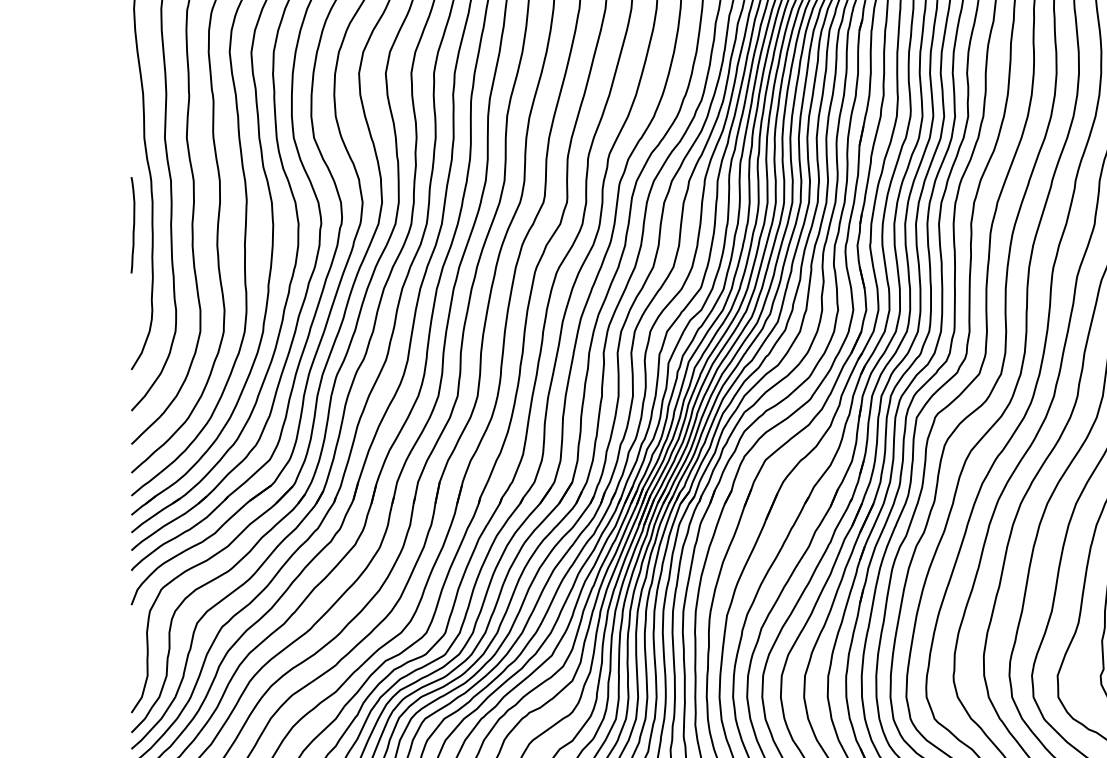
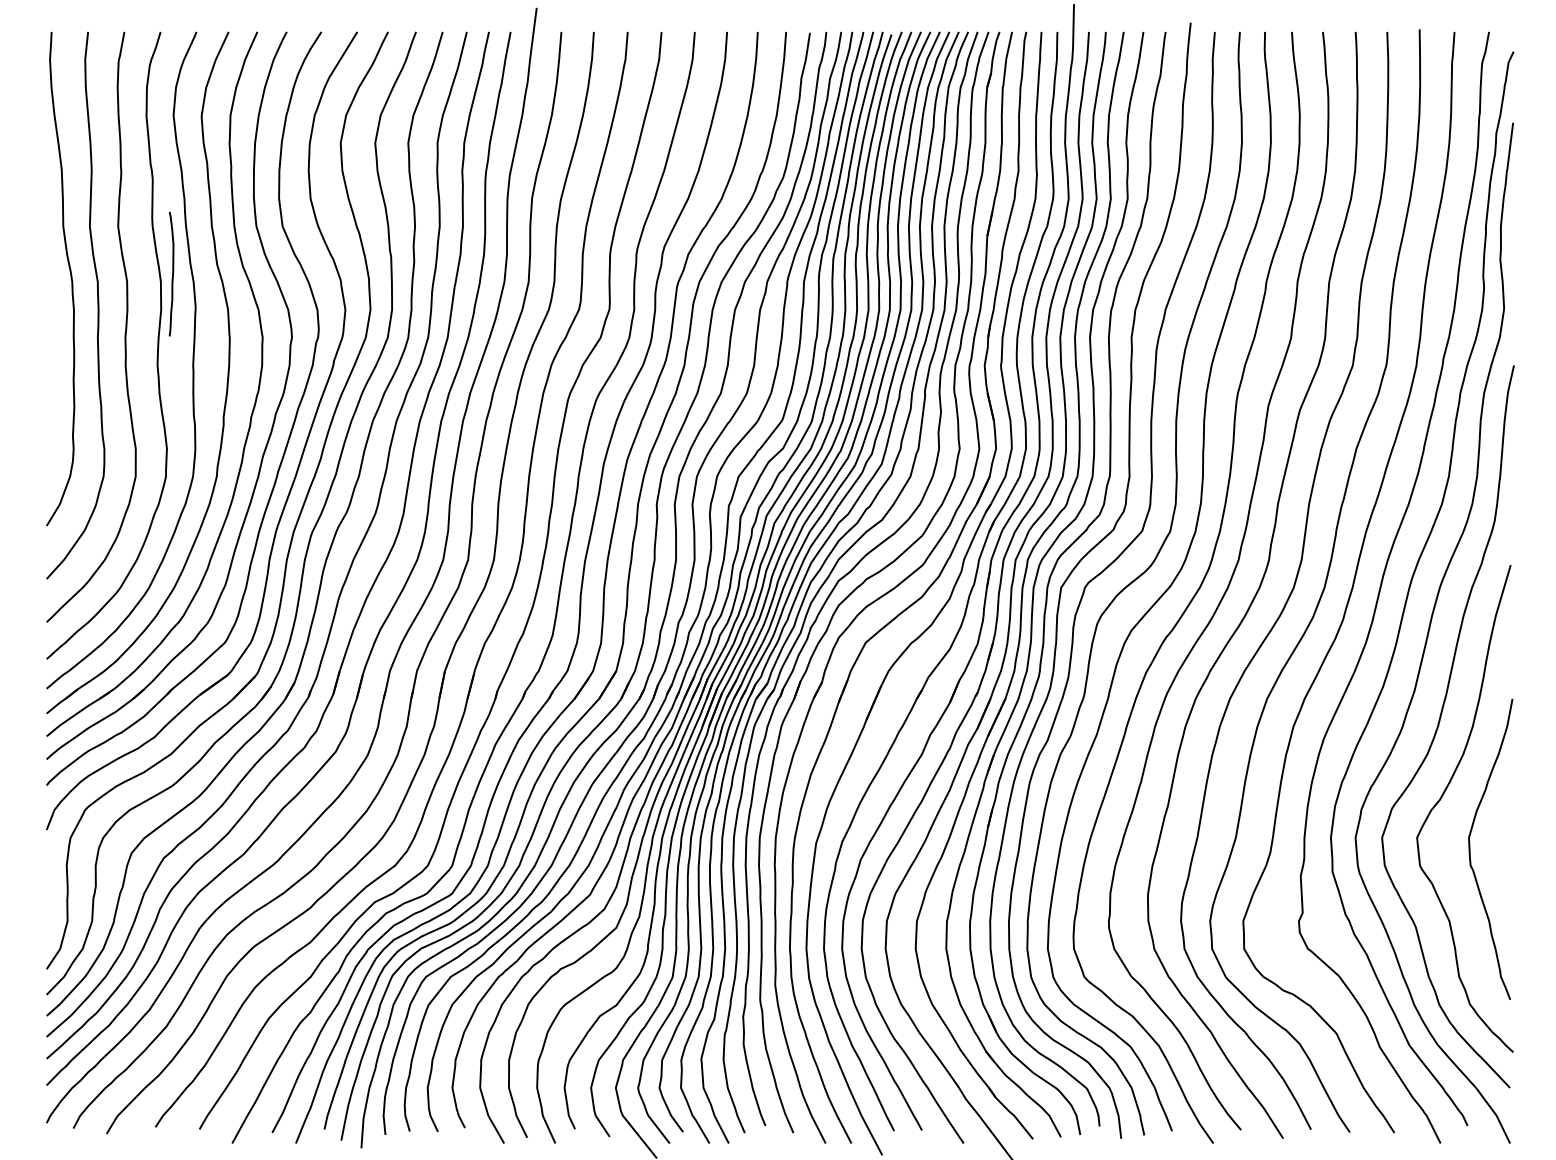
curve: (133, 225) -> (172, 274), moved

